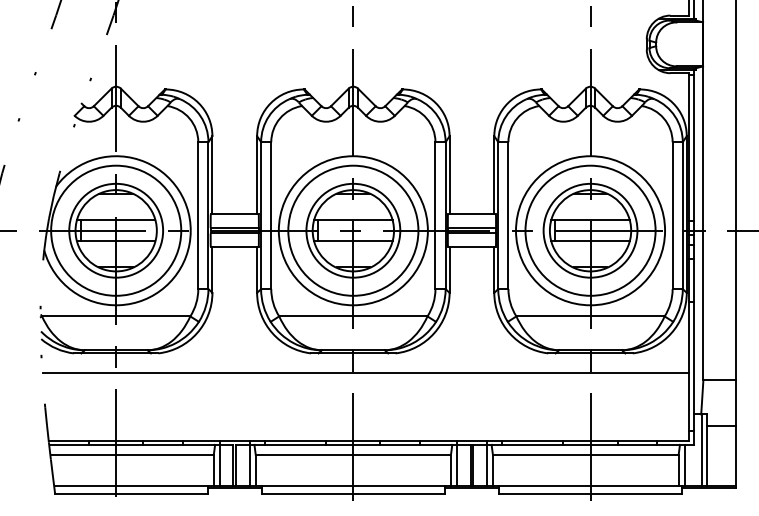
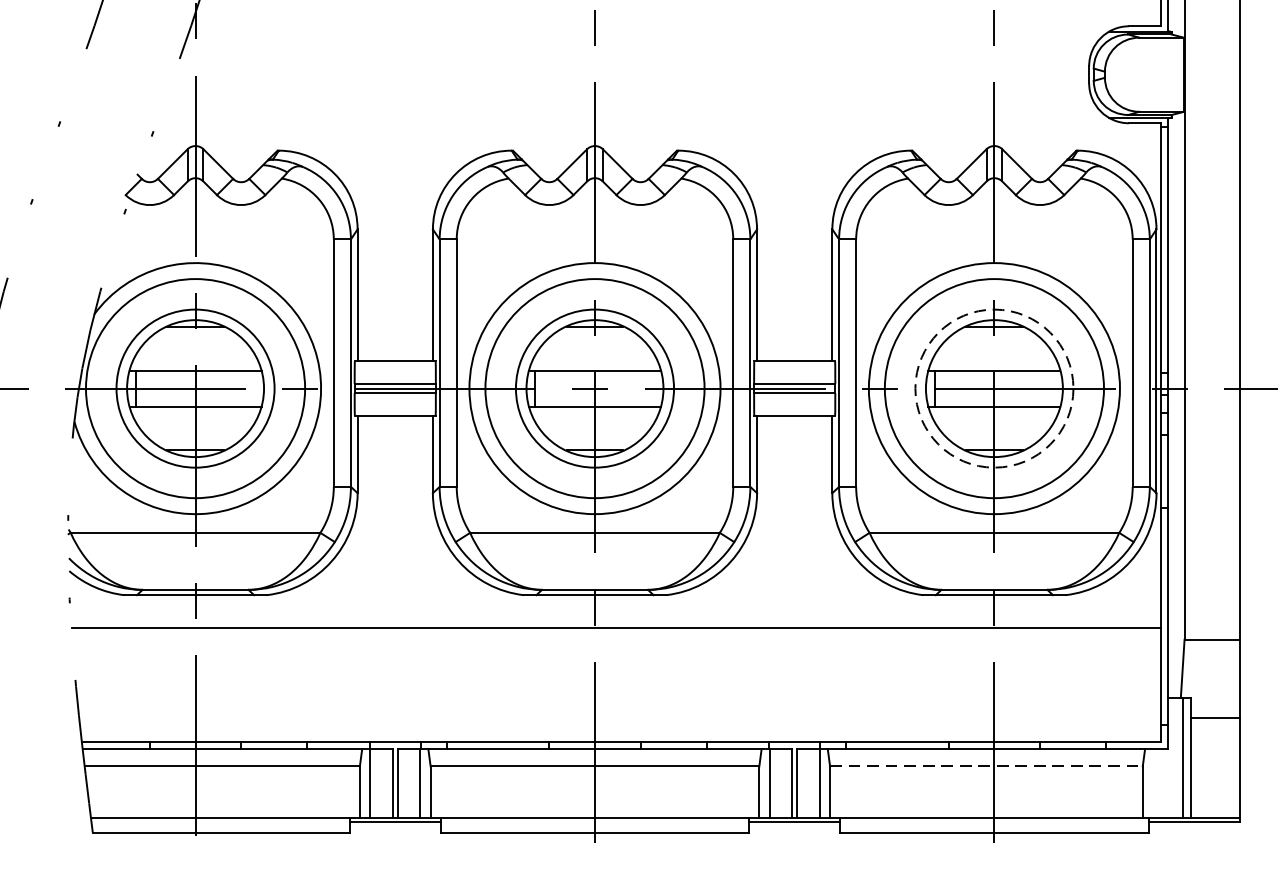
circle: (590, 230) -> (994, 388), solid -> dashed
line: (585, 455) -> (985, 767), solid -> dashed
line: (685, 464) -> (1154, 782), removed

